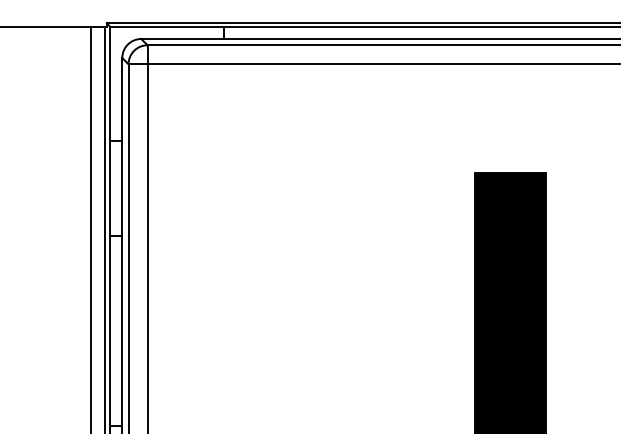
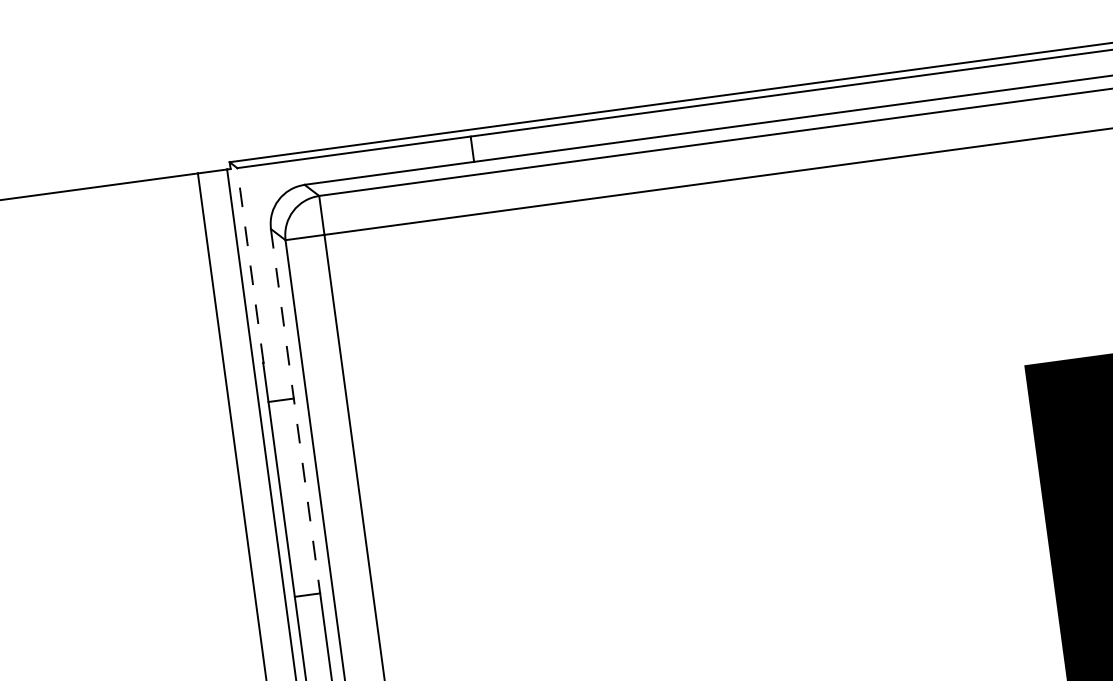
line: (110, 74) -> (251, 266), solid -> dashed
line: (122, 146) -> (295, 410), solid -> dashed

